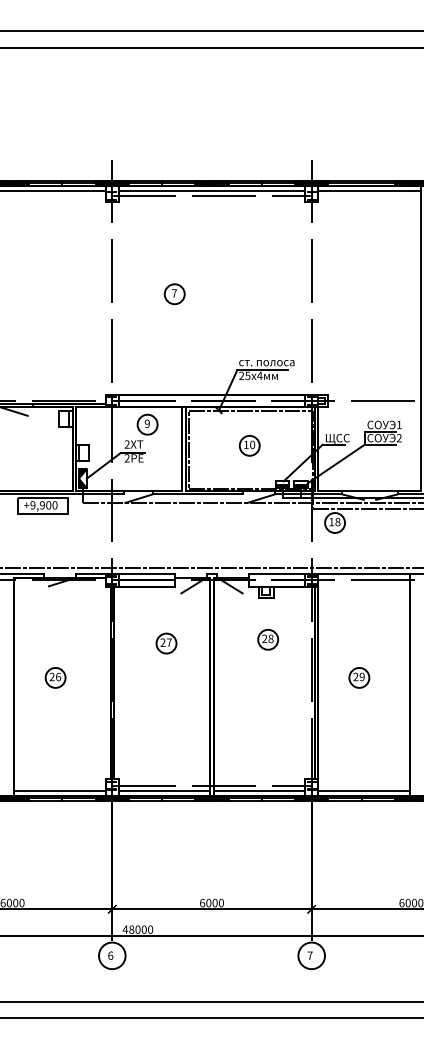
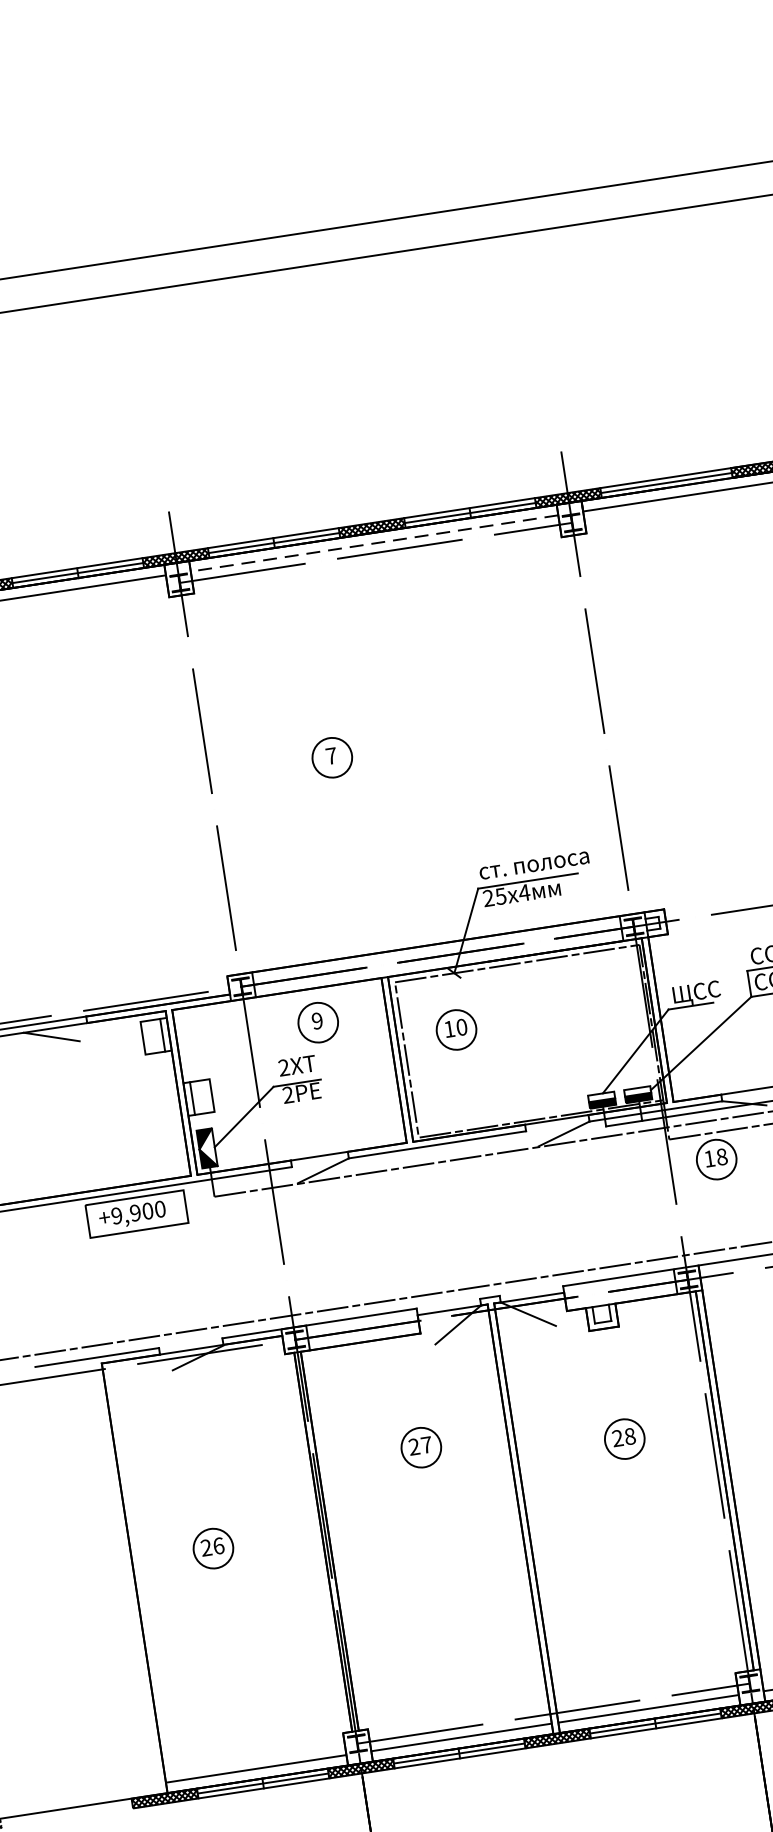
line: (211, 191) -> (373, 544), solid -> dashed
part: (249, 445) -> (455, 1029), moved
part: (267, 639) -> (623, 1438), moved

